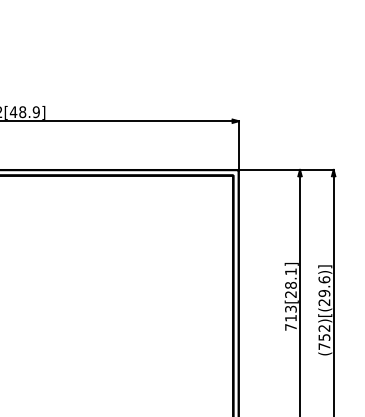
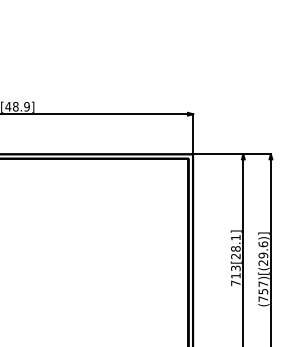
text: (324, 327) -> (263, 283), (752)[(29.6)] -> (757)[(29.6)]

